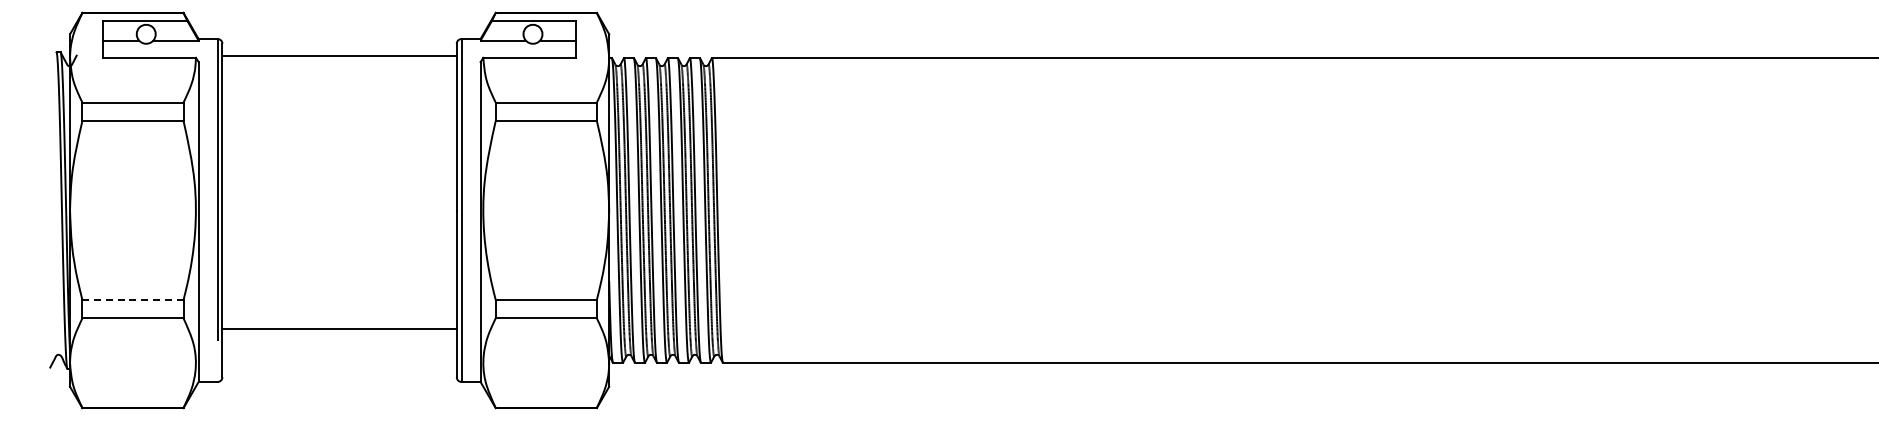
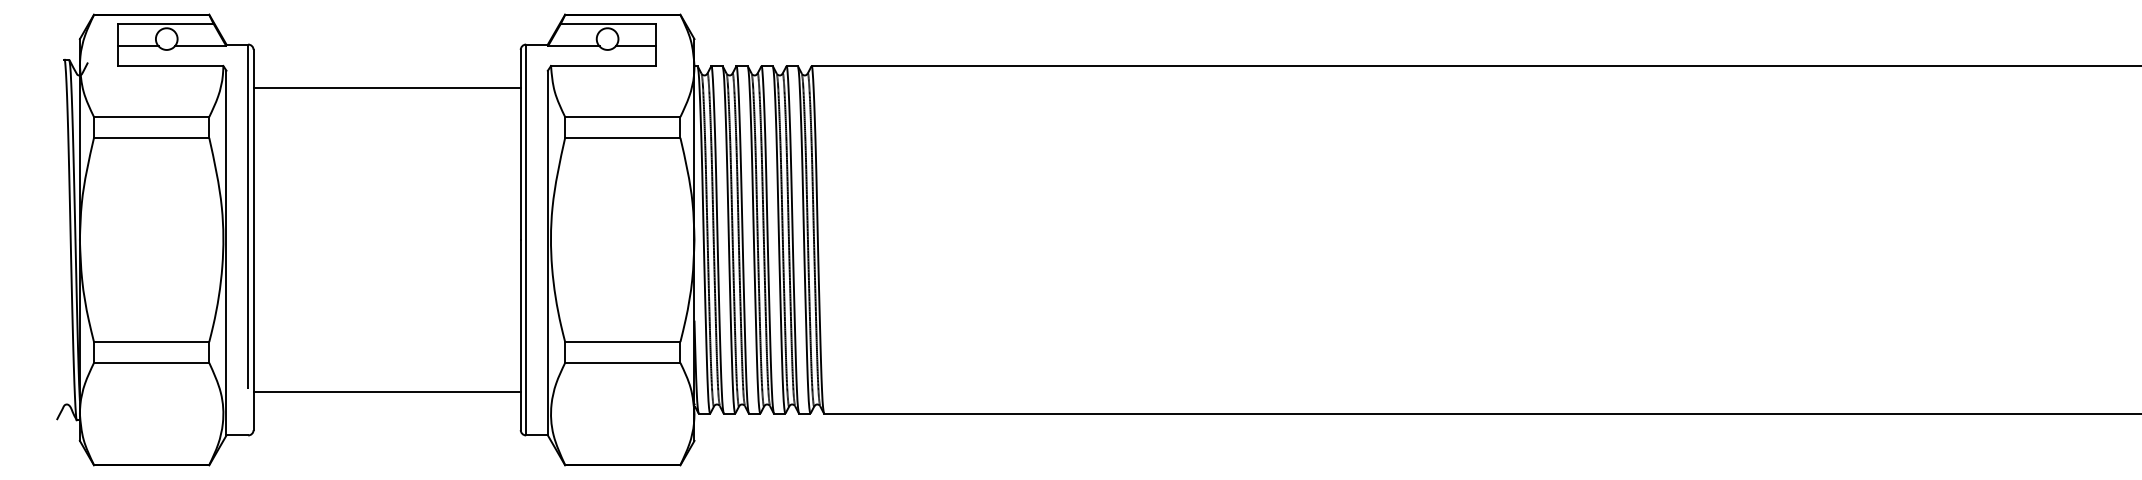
line: (339, 56) -> (387, 88), moved
line: (132, 300) -> (151, 342), dashed -> solid
line: (339, 328) -> (387, 391), moved

